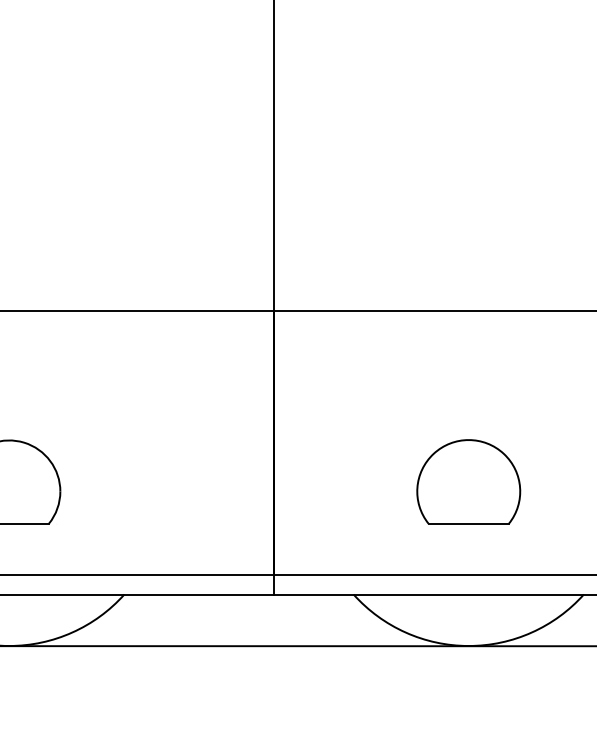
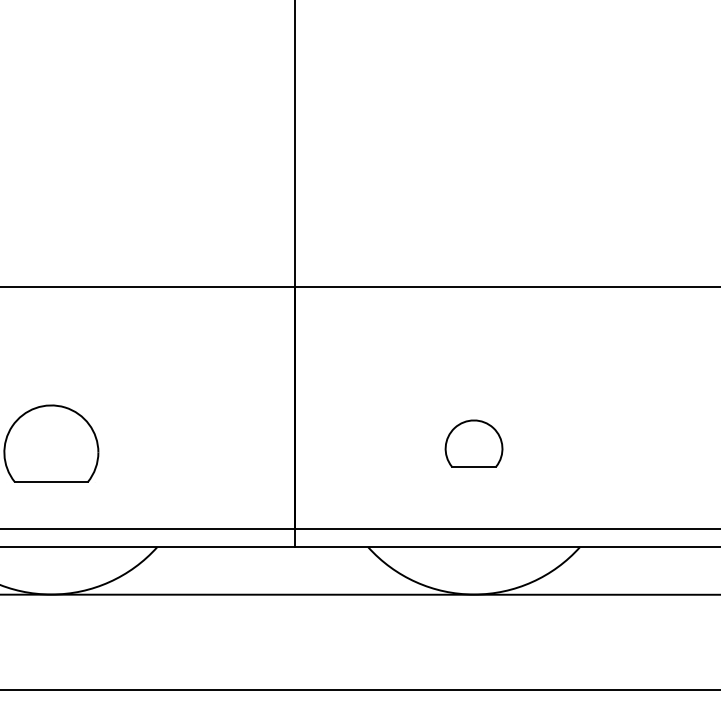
part: (468, 481) -> (473, 443), size x0.6

